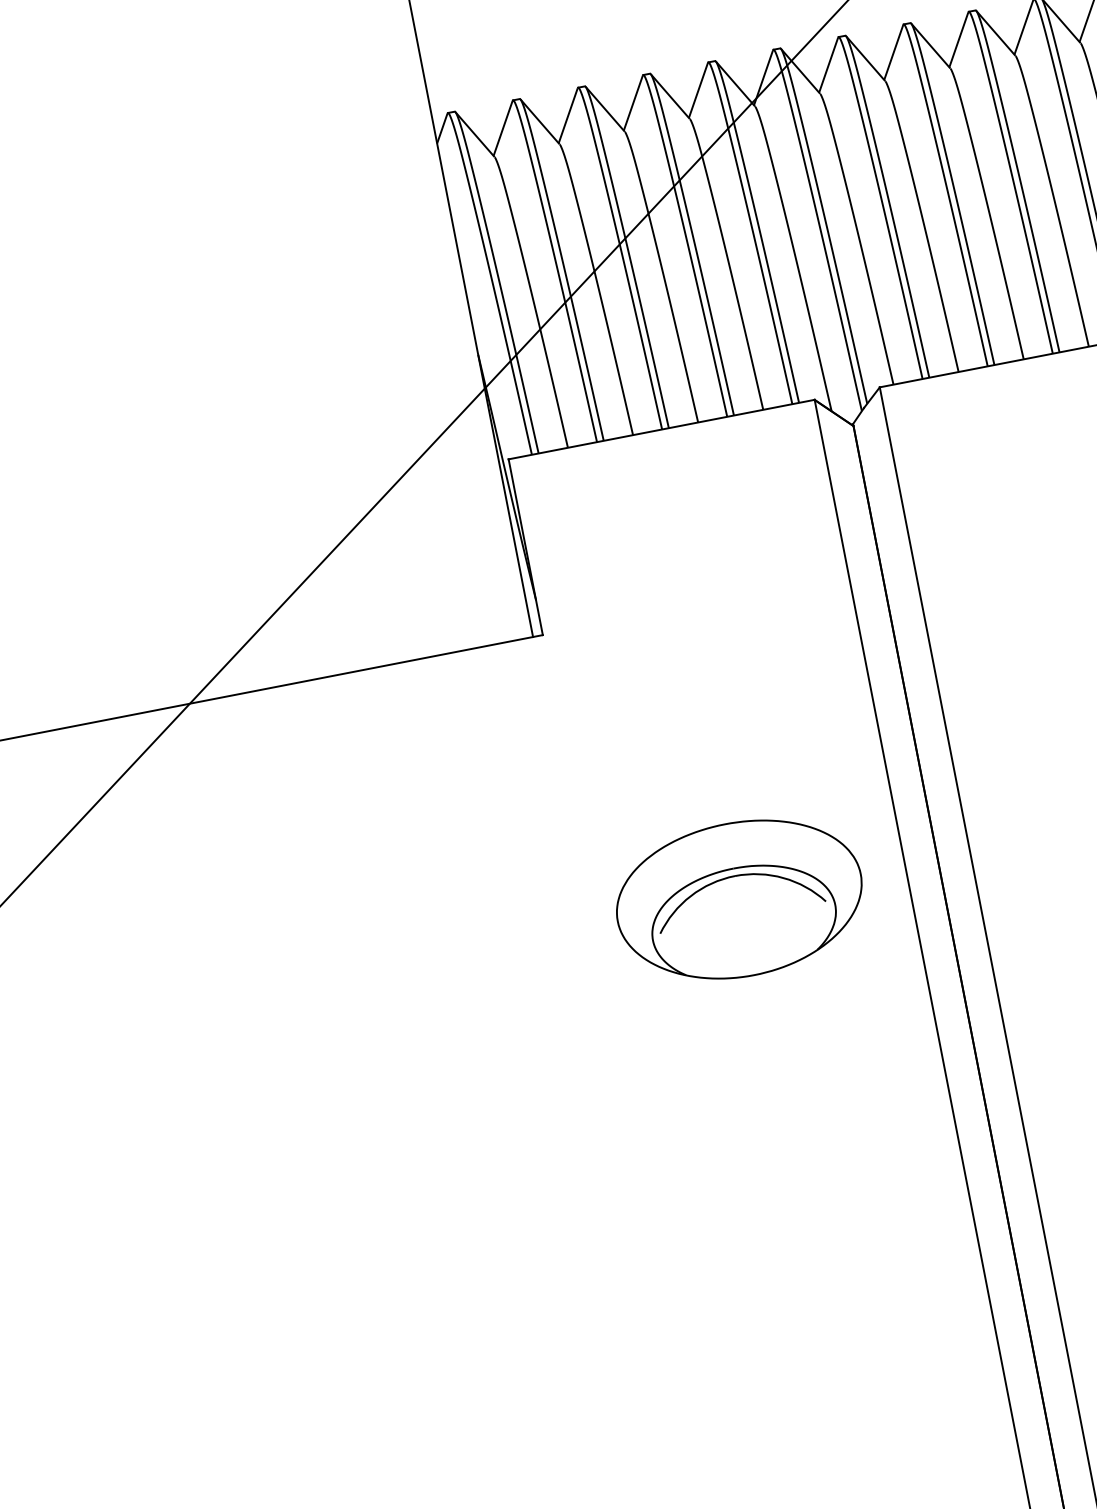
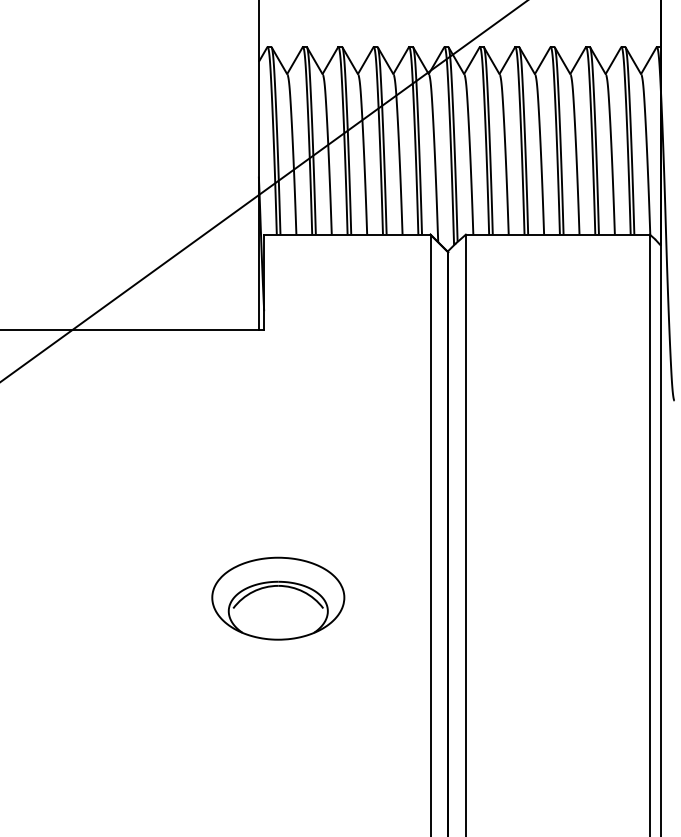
part: (739, 899) -> (278, 598), moved

